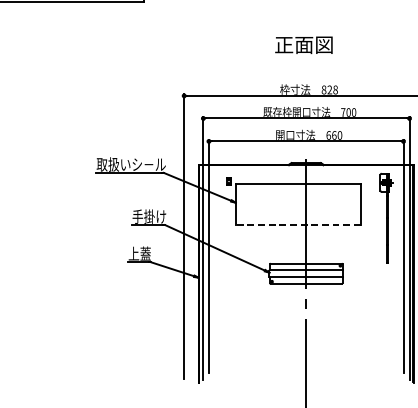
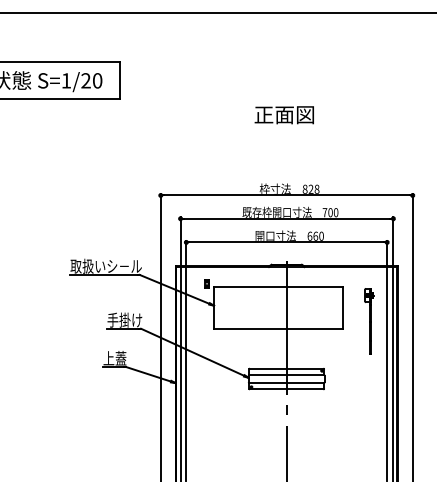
text: (303, 45) -> (283, 115), moved
part: (386, 218) -> (369, 321), size x0.71
line: (298, 225) -> (278, 329), dashed -> solid

